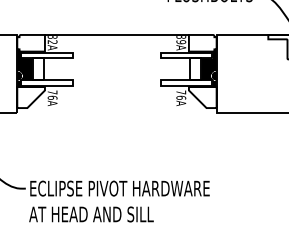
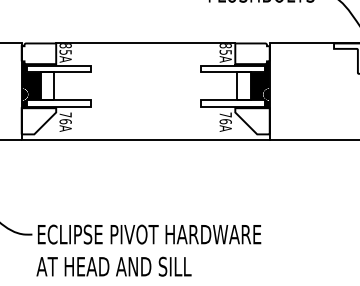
text: (52, 42) -> (65, 52), 82A -> 85A
text: (181, 42) -> (226, 52), 89A -> 85A
line: (116, 112) -> (145, 139), added

